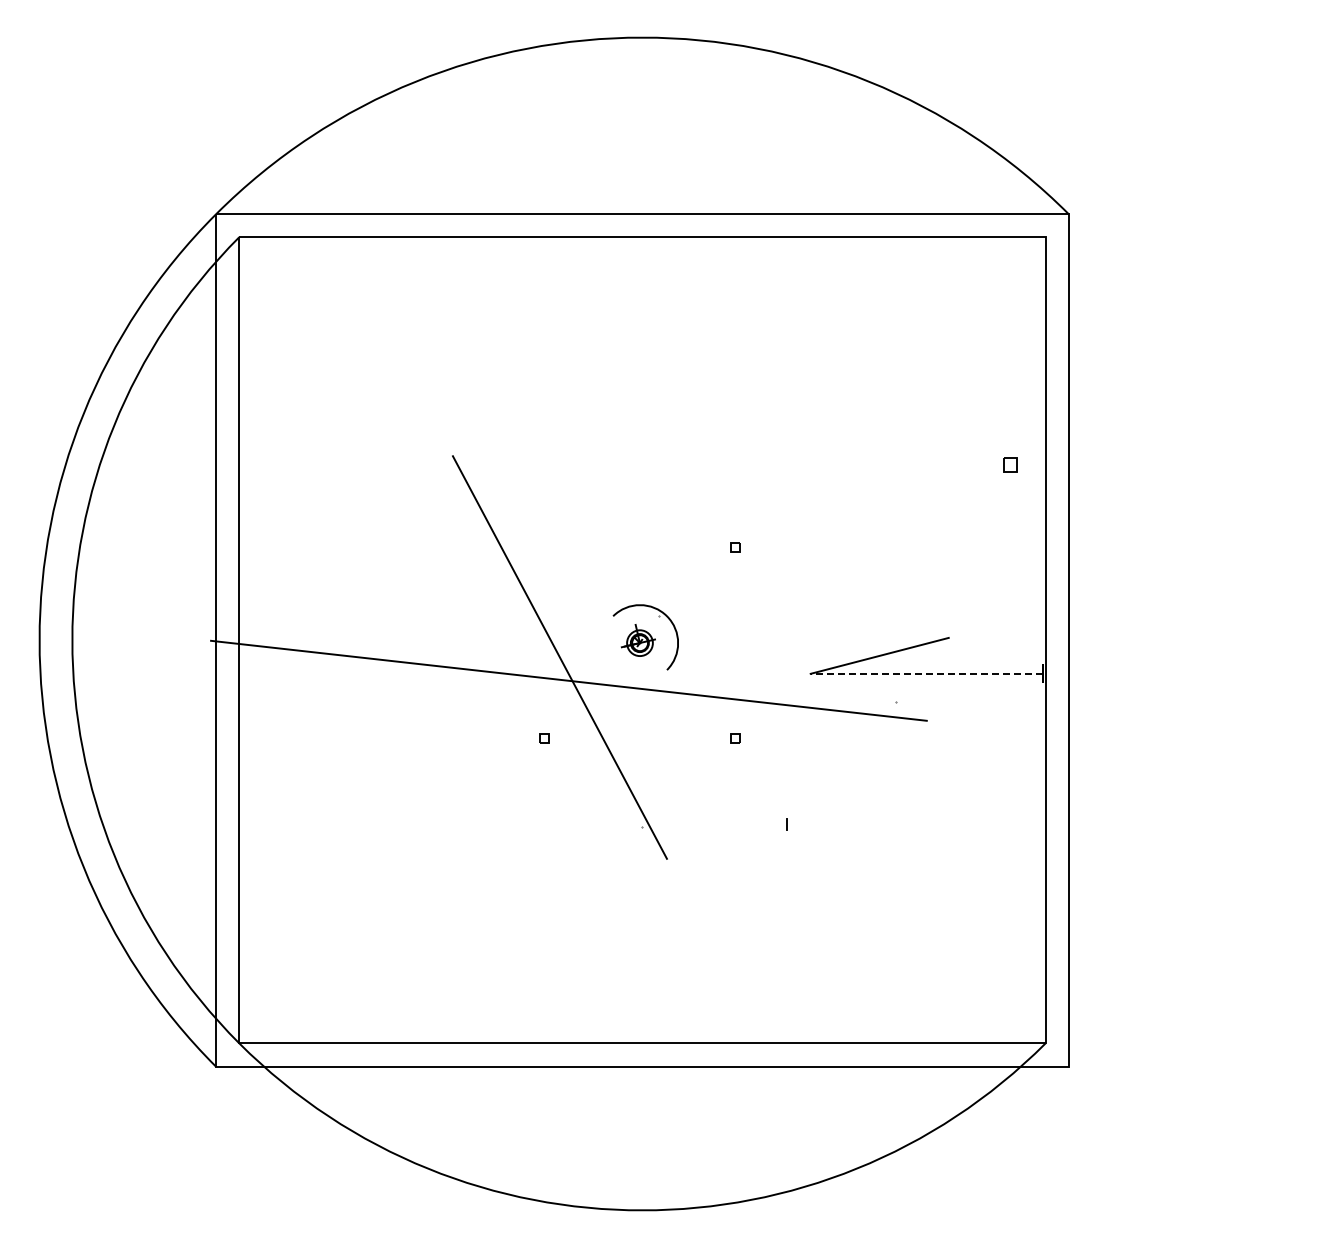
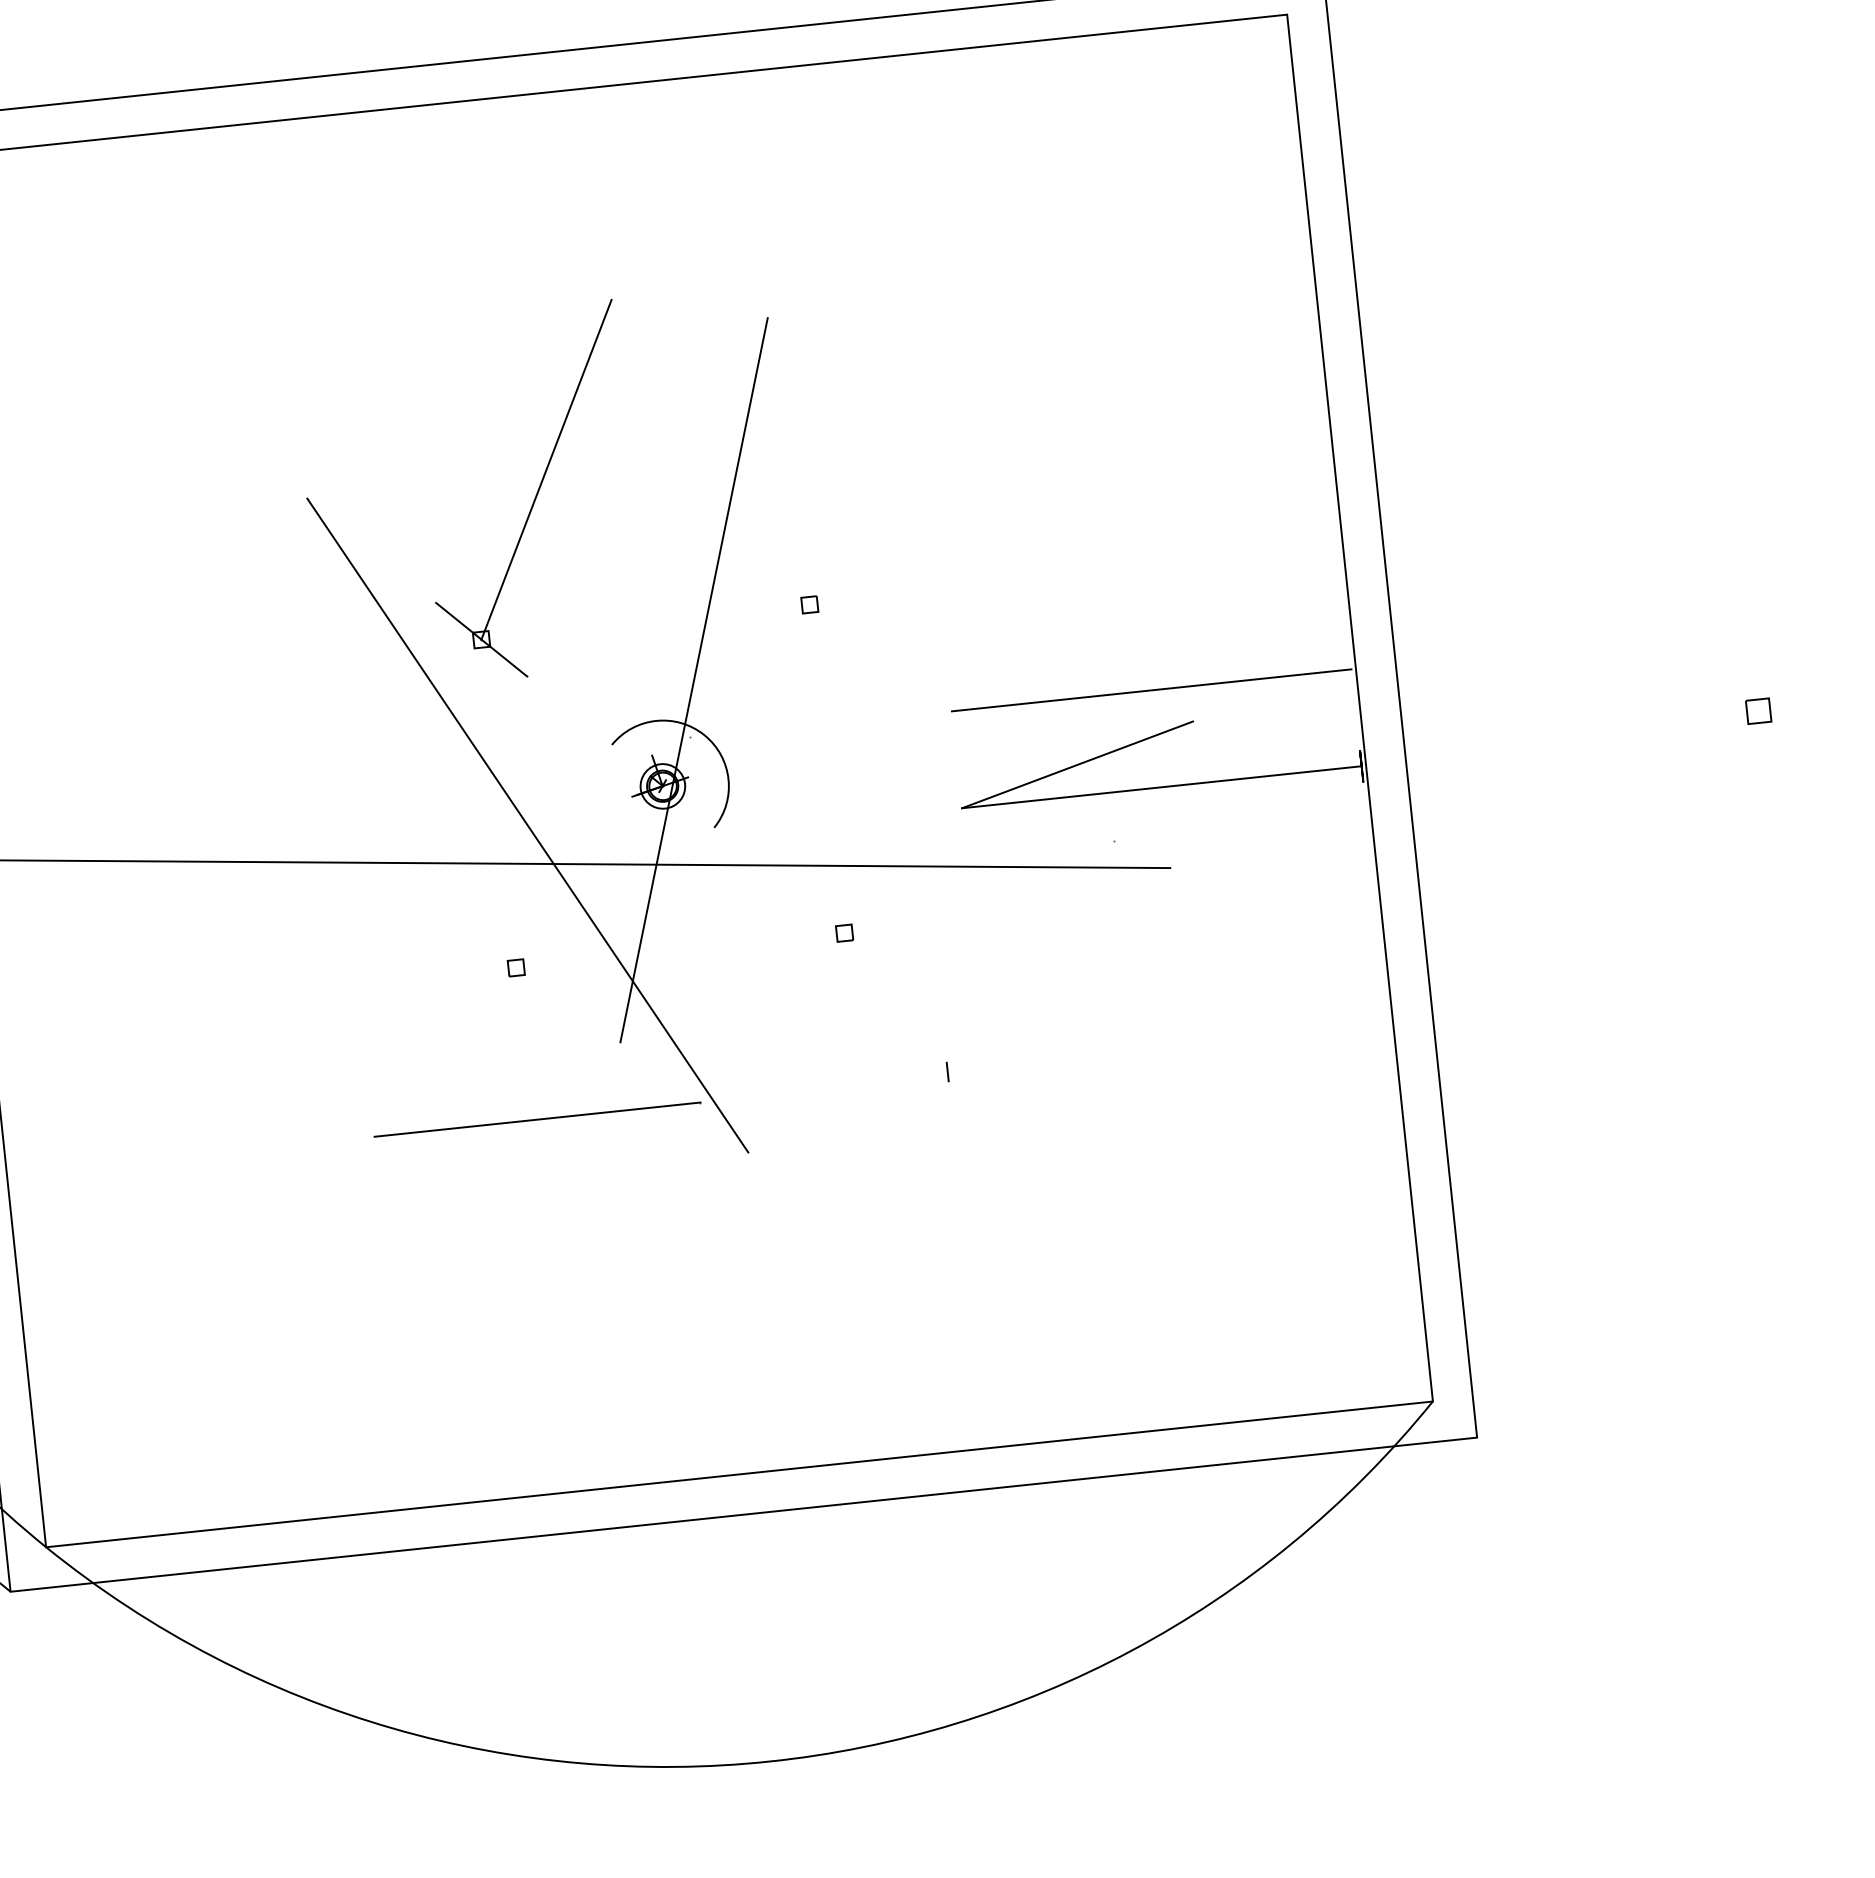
part: (1010, 464) -> (1758, 710), moved
part: (579, 466) -> (526, 493), added
line: (664, 583) -> (694, 679), added
line: (926, 617) -> (1151, 690), added
line: (926, 673) -> (1161, 786), dashed -> solid
line: (547, 827) -> (537, 1120), added

